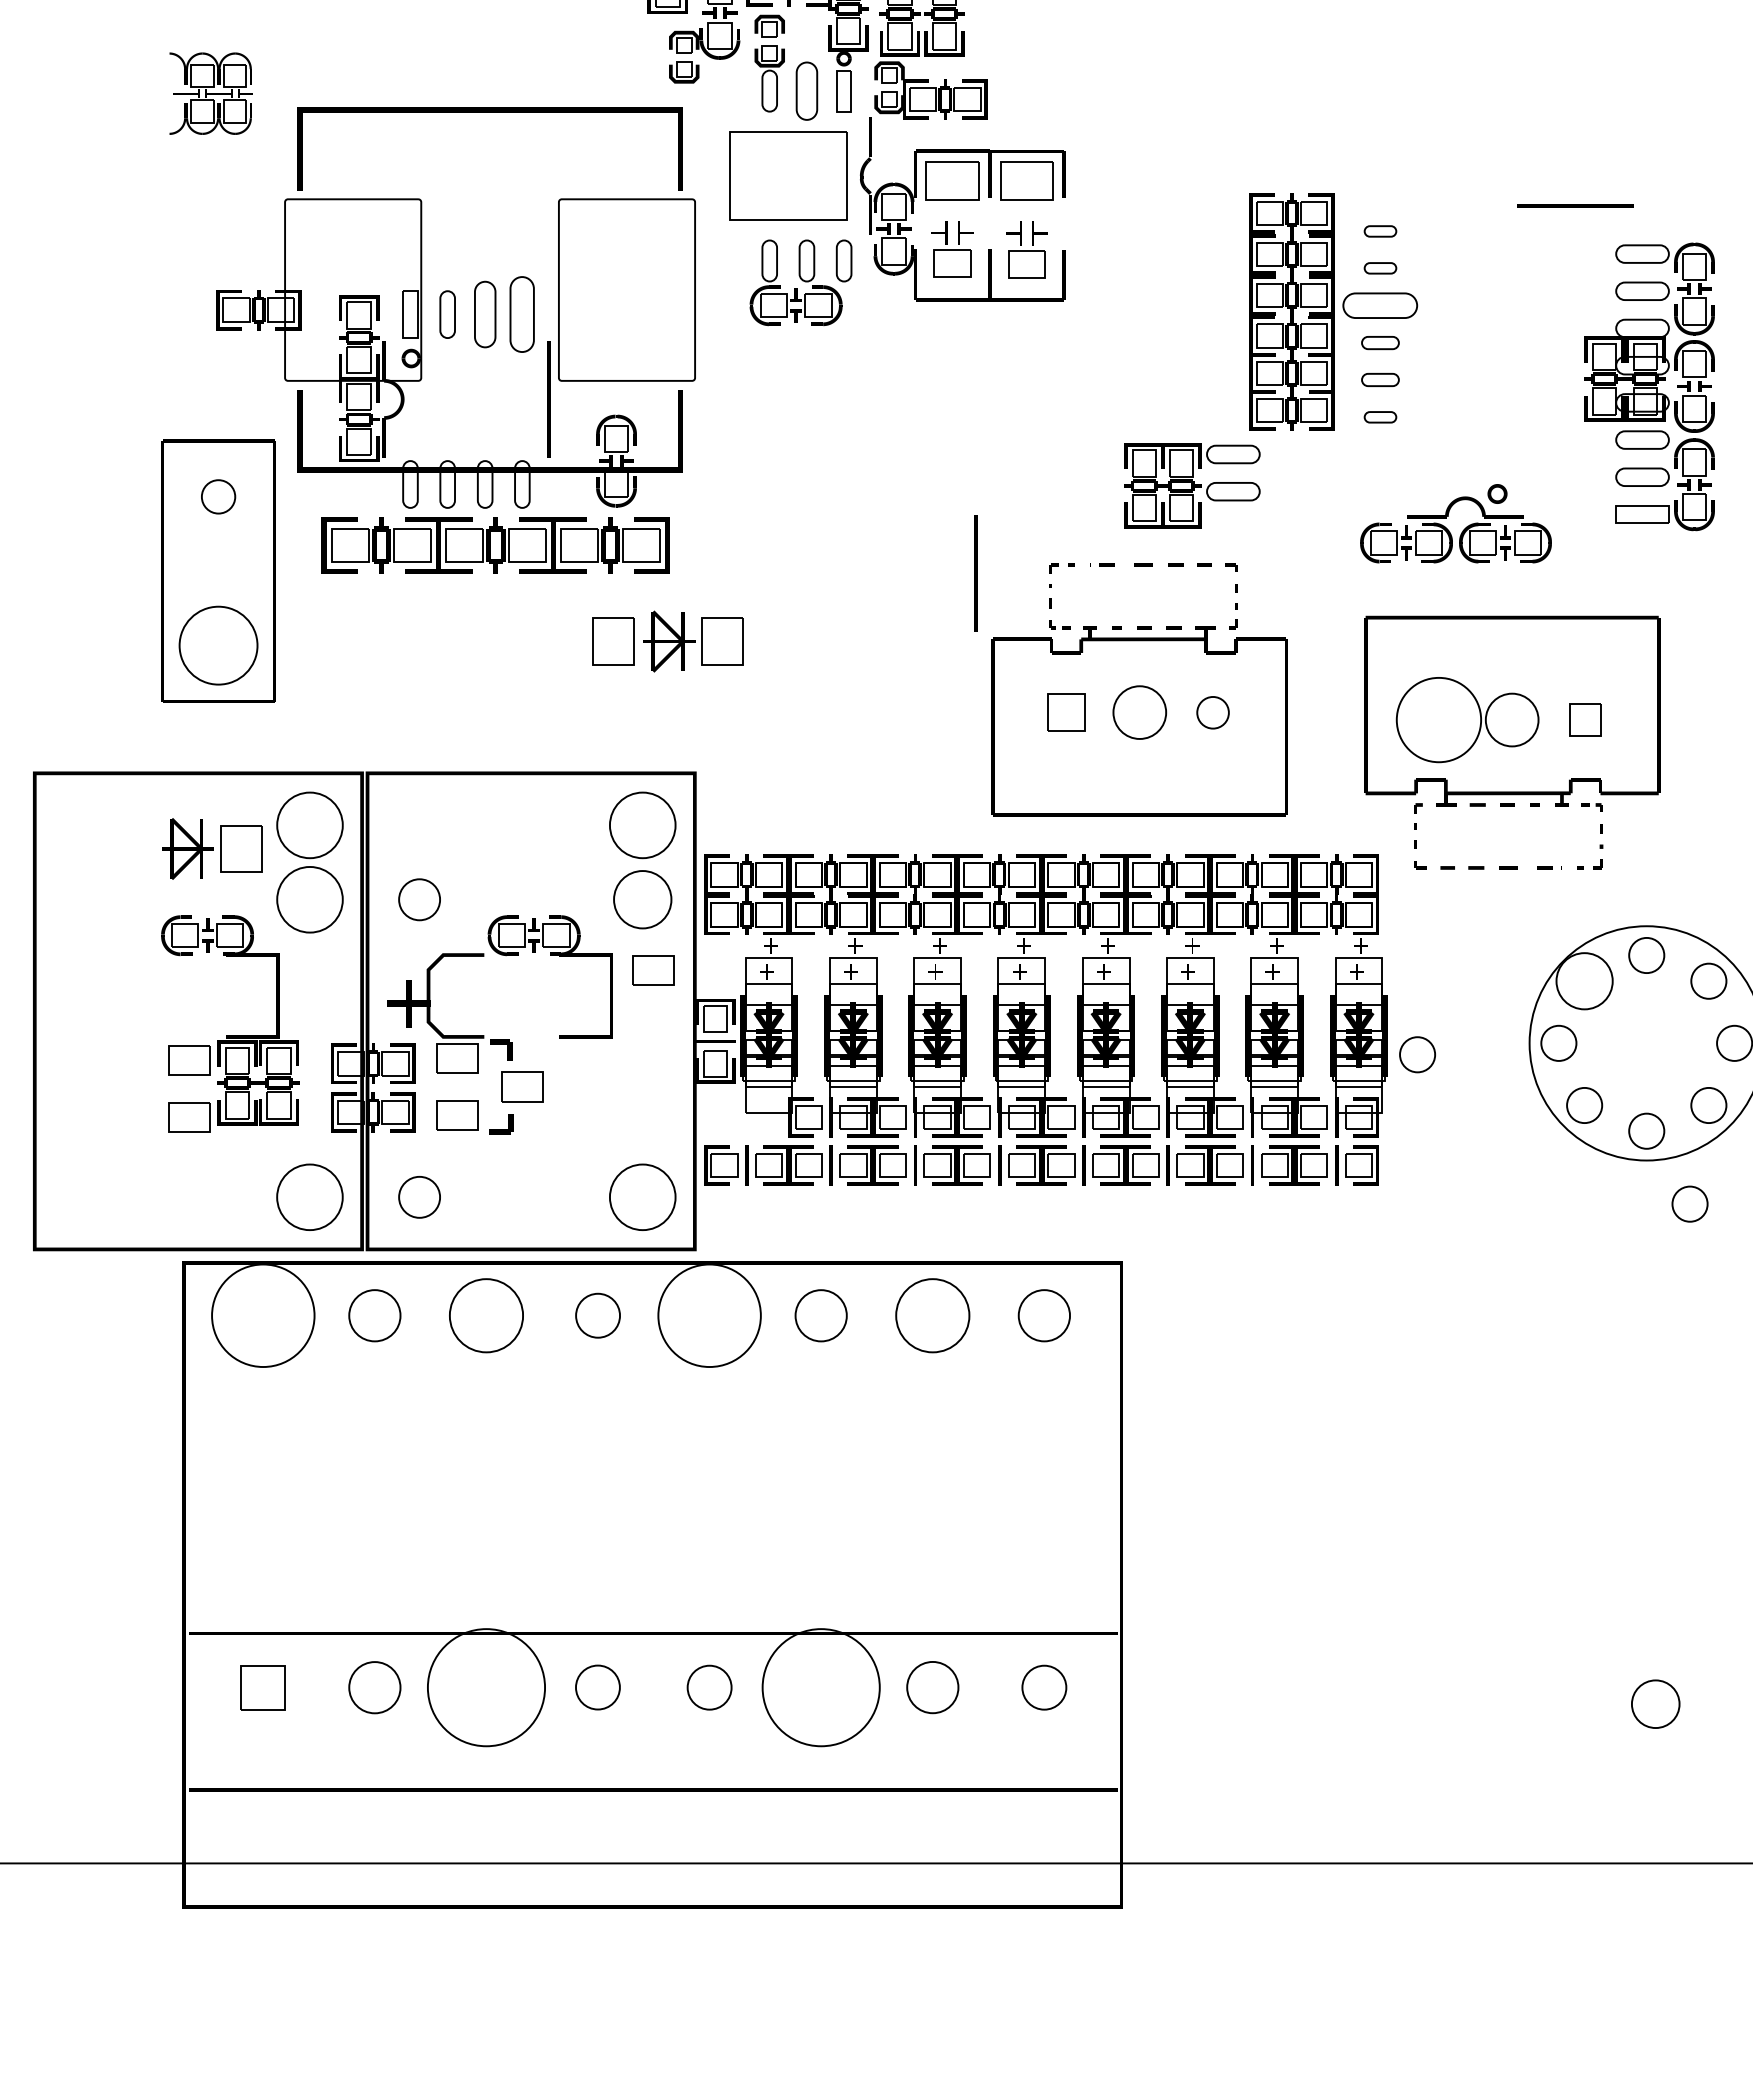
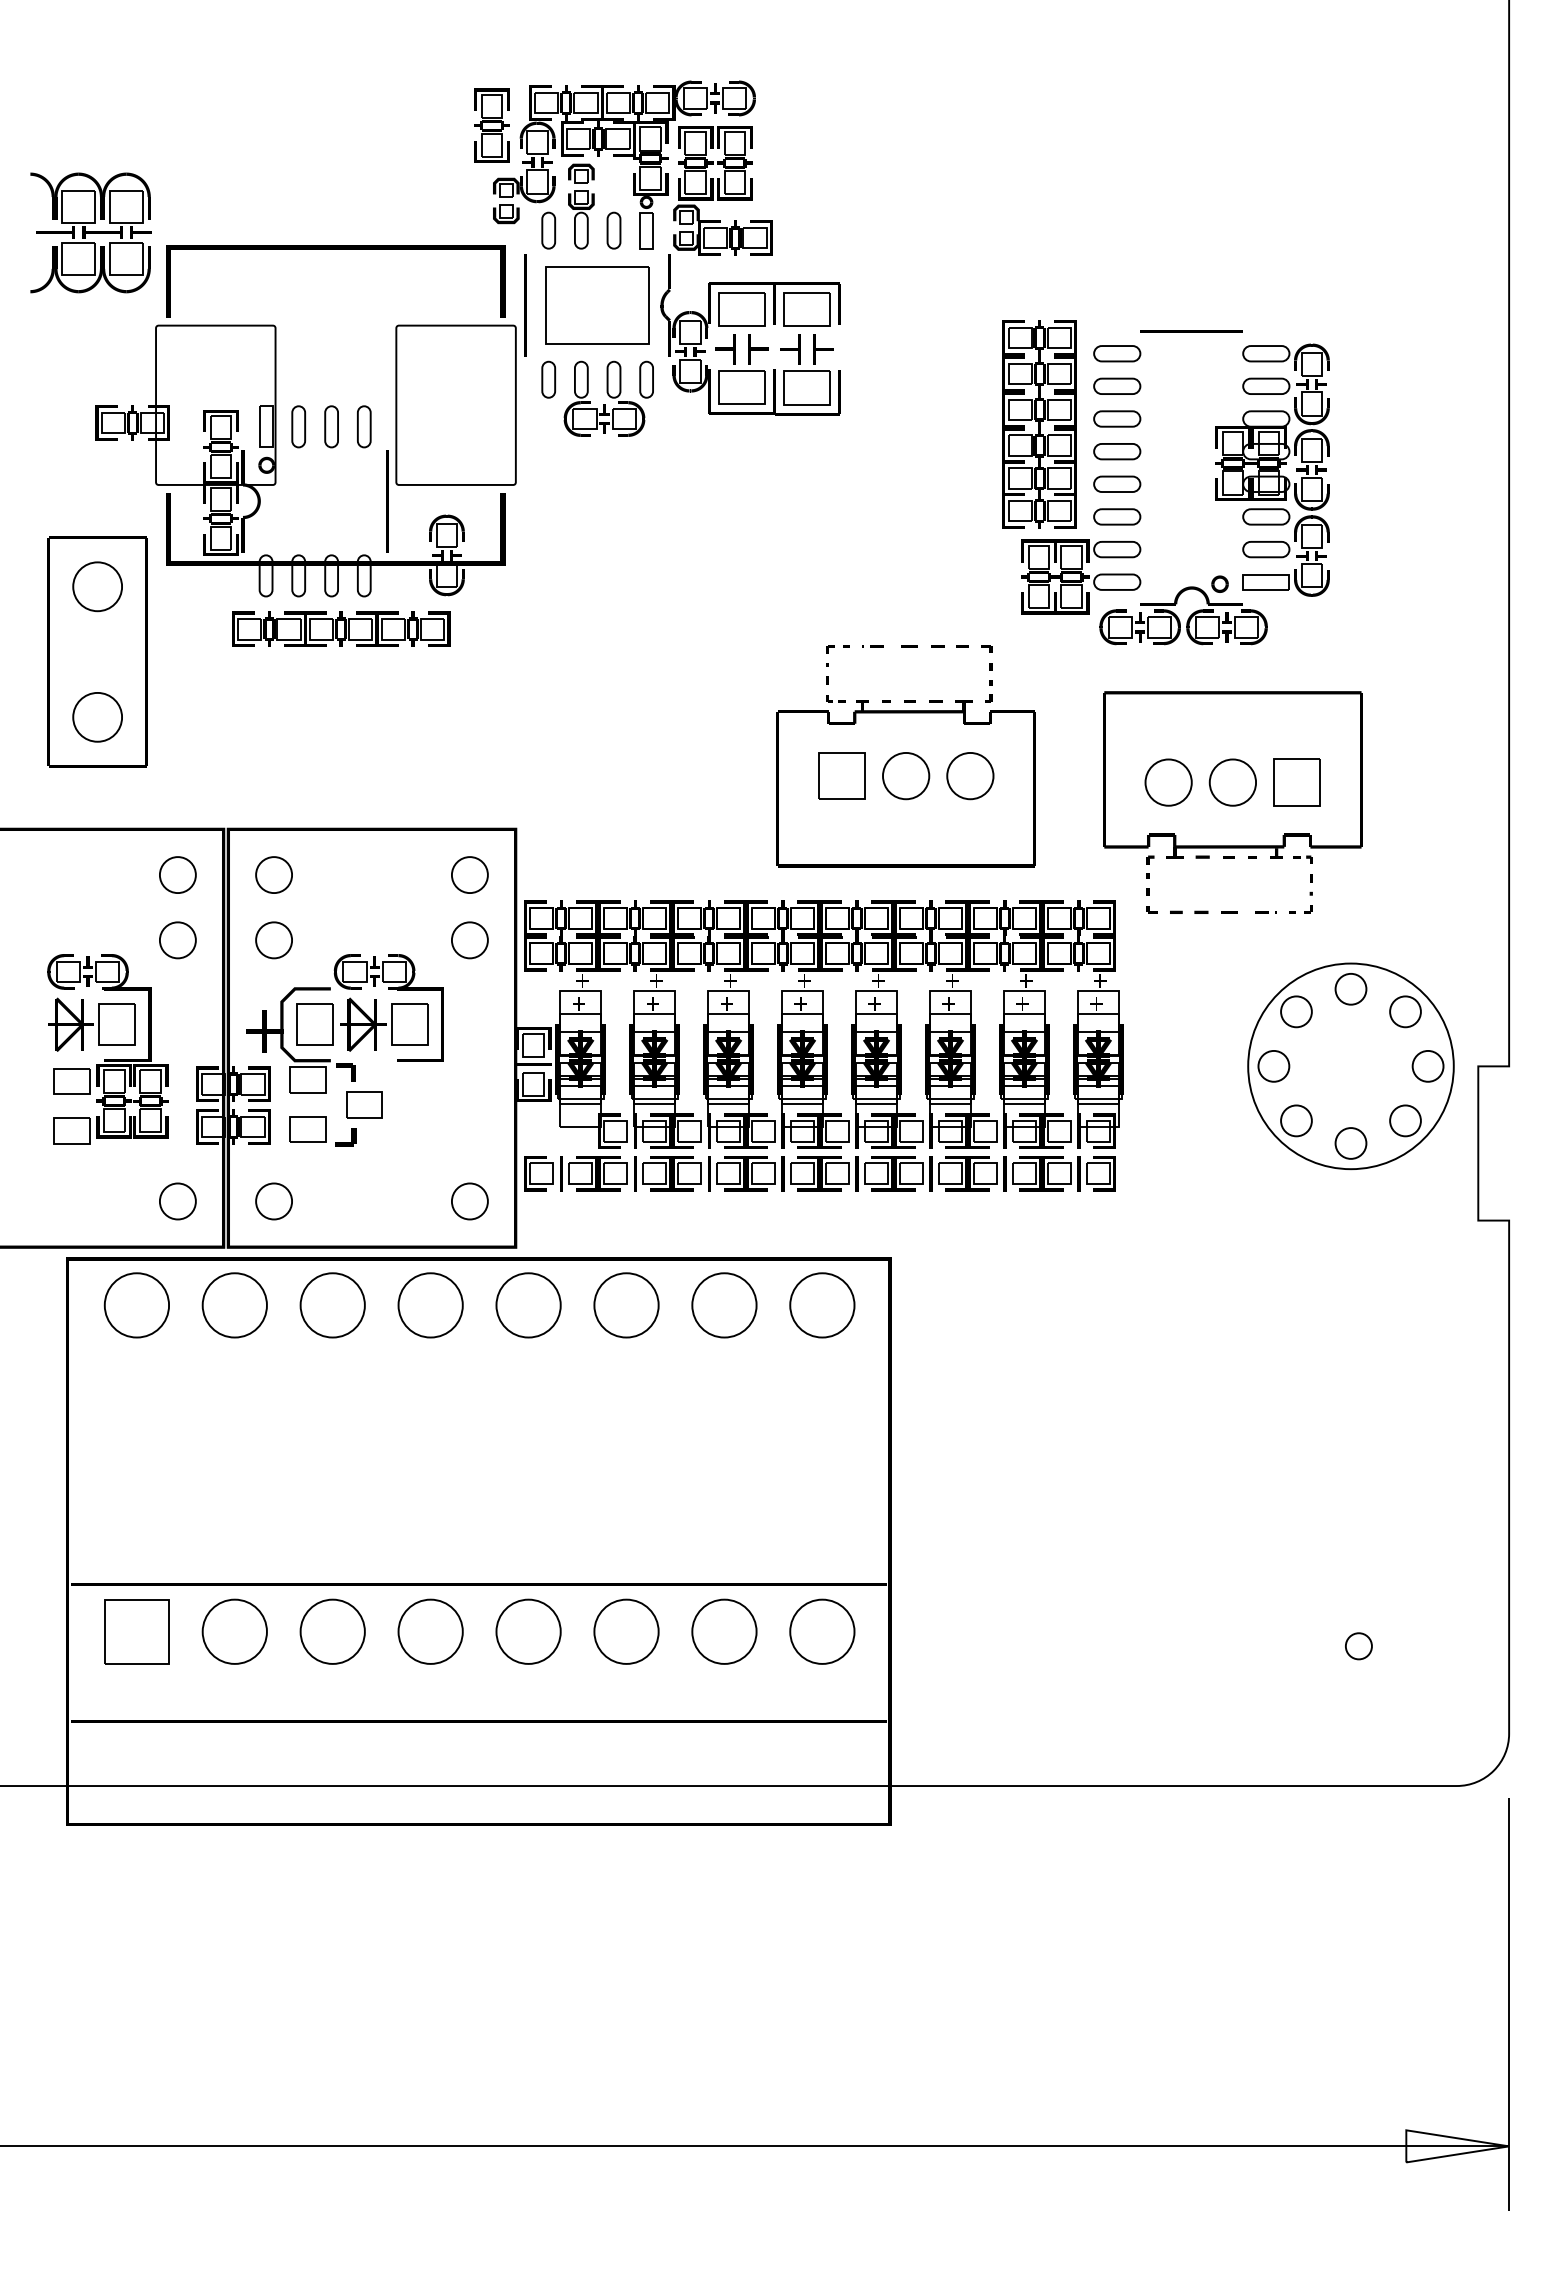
part: (732, 90) -> (548, 230), added
part: (806, 90) -> (613, 230), size x0.71
part: (210, 93) -> (90, 232), size x1.67
line: (1575, 205) -> (1191, 331), moved
part: (1380, 231) -> (1117, 353), size x1.67
part: (952, 249) -> (741, 369), size x1.43
part: (1026, 249) -> (806, 369), size x1.43
part: (732, 260) -> (548, 379), added
part: (1380, 267) -> (1117, 385), size x1.67
part: (1380, 305) -> (1117, 418), size x0.71
part: (485, 314) -> (331, 426), size x0.71
part: (522, 314) -> (364, 426), size x0.62
part: (1380, 342) -> (1117, 451), size x1.43
part: (1380, 379) -> (1117, 483), size x1.43
part: (1649, 386) -> (1272, 469), moved
part: (1380, 416) -> (1117, 516), size x1.67
part: (1192, 485) -> (1081, 576), moved
circle: (218, 496) -> (97, 586), size x1.67
part: (496, 544) -> (341, 628), size x0.71
line: (976, 574) -> (525, 305), moved
part: (668, 641) -> (362, 1024), moved
circle: (218, 644) -> (97, 716), size x0.71
part: (1066, 711) -> (841, 775), size x1.43
circle: (1213, 713) -> (970, 776), size x1.67
circle: (1438, 719) -> (1168, 782), size x0.62
part: (1584, 719) -> (1296, 782), size x1.67
circle: (418, 824) -> (273, 874), added
circle: (309, 825) -> (177, 875), size x0.62
circle: (642, 825) -> (469, 875), size x0.62
part: (211, 848) -> (91, 1024), moved
circle: (309, 899) -> (177, 940), size x0.62
circle: (642, 899) -> (469, 940), size x0.71
part: (653, 970) -> (479, 1002), removed
circle: (1584, 980) -> (1296, 1011), size x0.62
circle: (1417, 1054) -> (1149, 1076), removed
circle: (309, 1197) -> (177, 1201), size x0.62
circle: (642, 1197) -> (469, 1201), size x0.62
circle: (1689, 1204) -> (1388, 1207), removed
circle: (262, 1315) -> (136, 1305), size x0.71
circle: (374, 1315) -> (234, 1305), size x1.43
circle: (597, 1315) -> (430, 1305), size x1.67
circle: (709, 1315) -> (528, 1305), size x0.71
circle: (821, 1315) -> (626, 1305), size x1.43
circle: (1044, 1315) -> (822, 1305), size x1.43
part: (262, 1687) -> (136, 1631), size x1.67
circle: (374, 1687) -> (234, 1631), size x1.43
circle: (486, 1687) -> (332, 1631), size x0.62
circle: (597, 1687) -> (430, 1631), size x1.67
circle: (709, 1687) -> (528, 1631), size x1.67
circle: (821, 1687) -> (626, 1631), size x0.62
circle: (932, 1687) -> (724, 1631), size x1.43
circle: (1044, 1687) -> (822, 1631), size x1.67
circle: (1655, 1704) -> (1358, 1646), size x0.62

